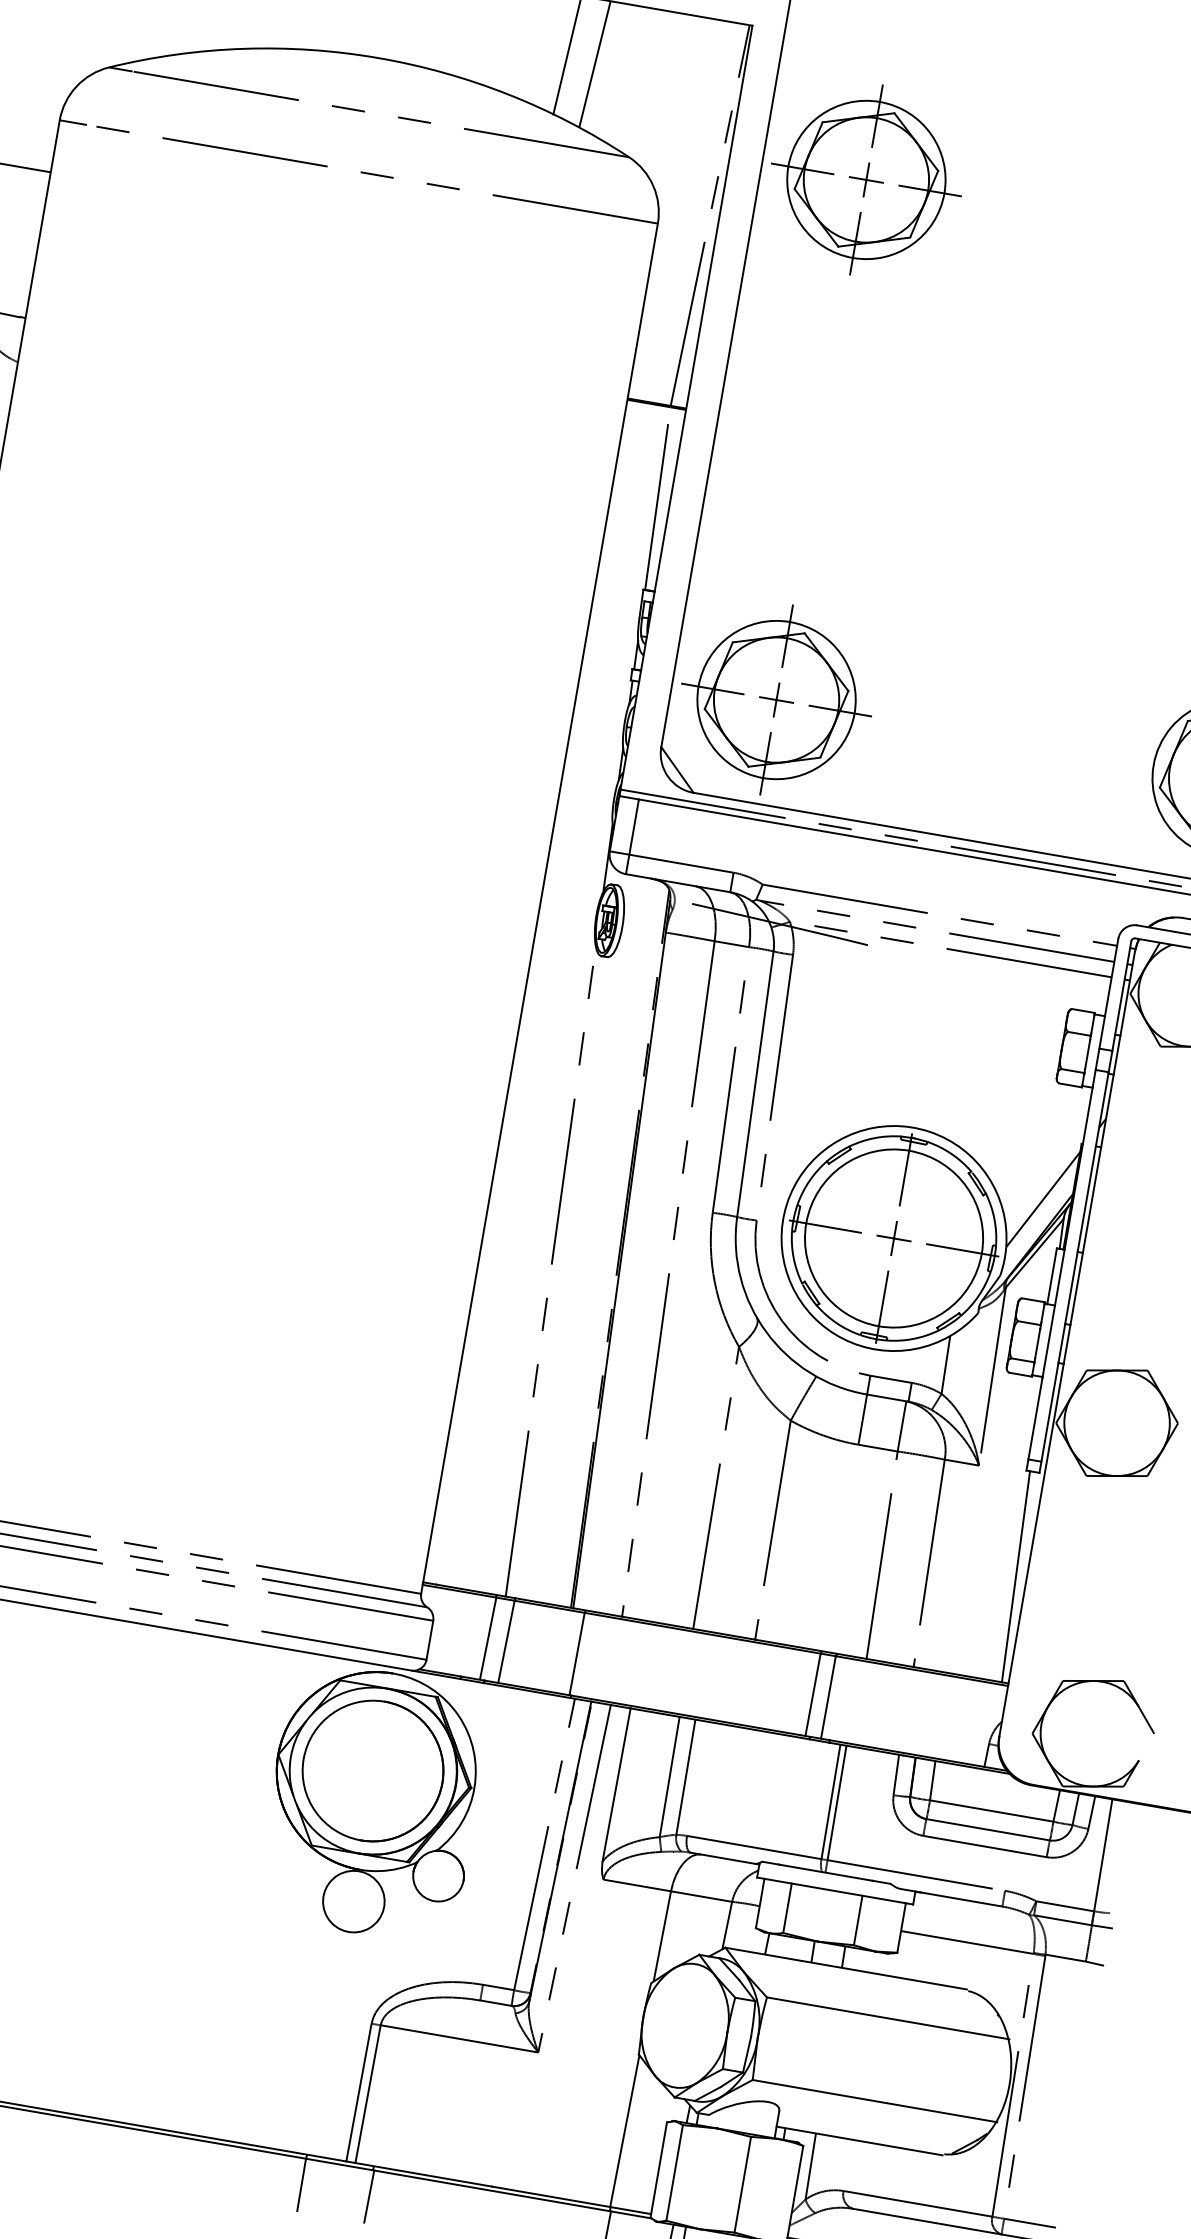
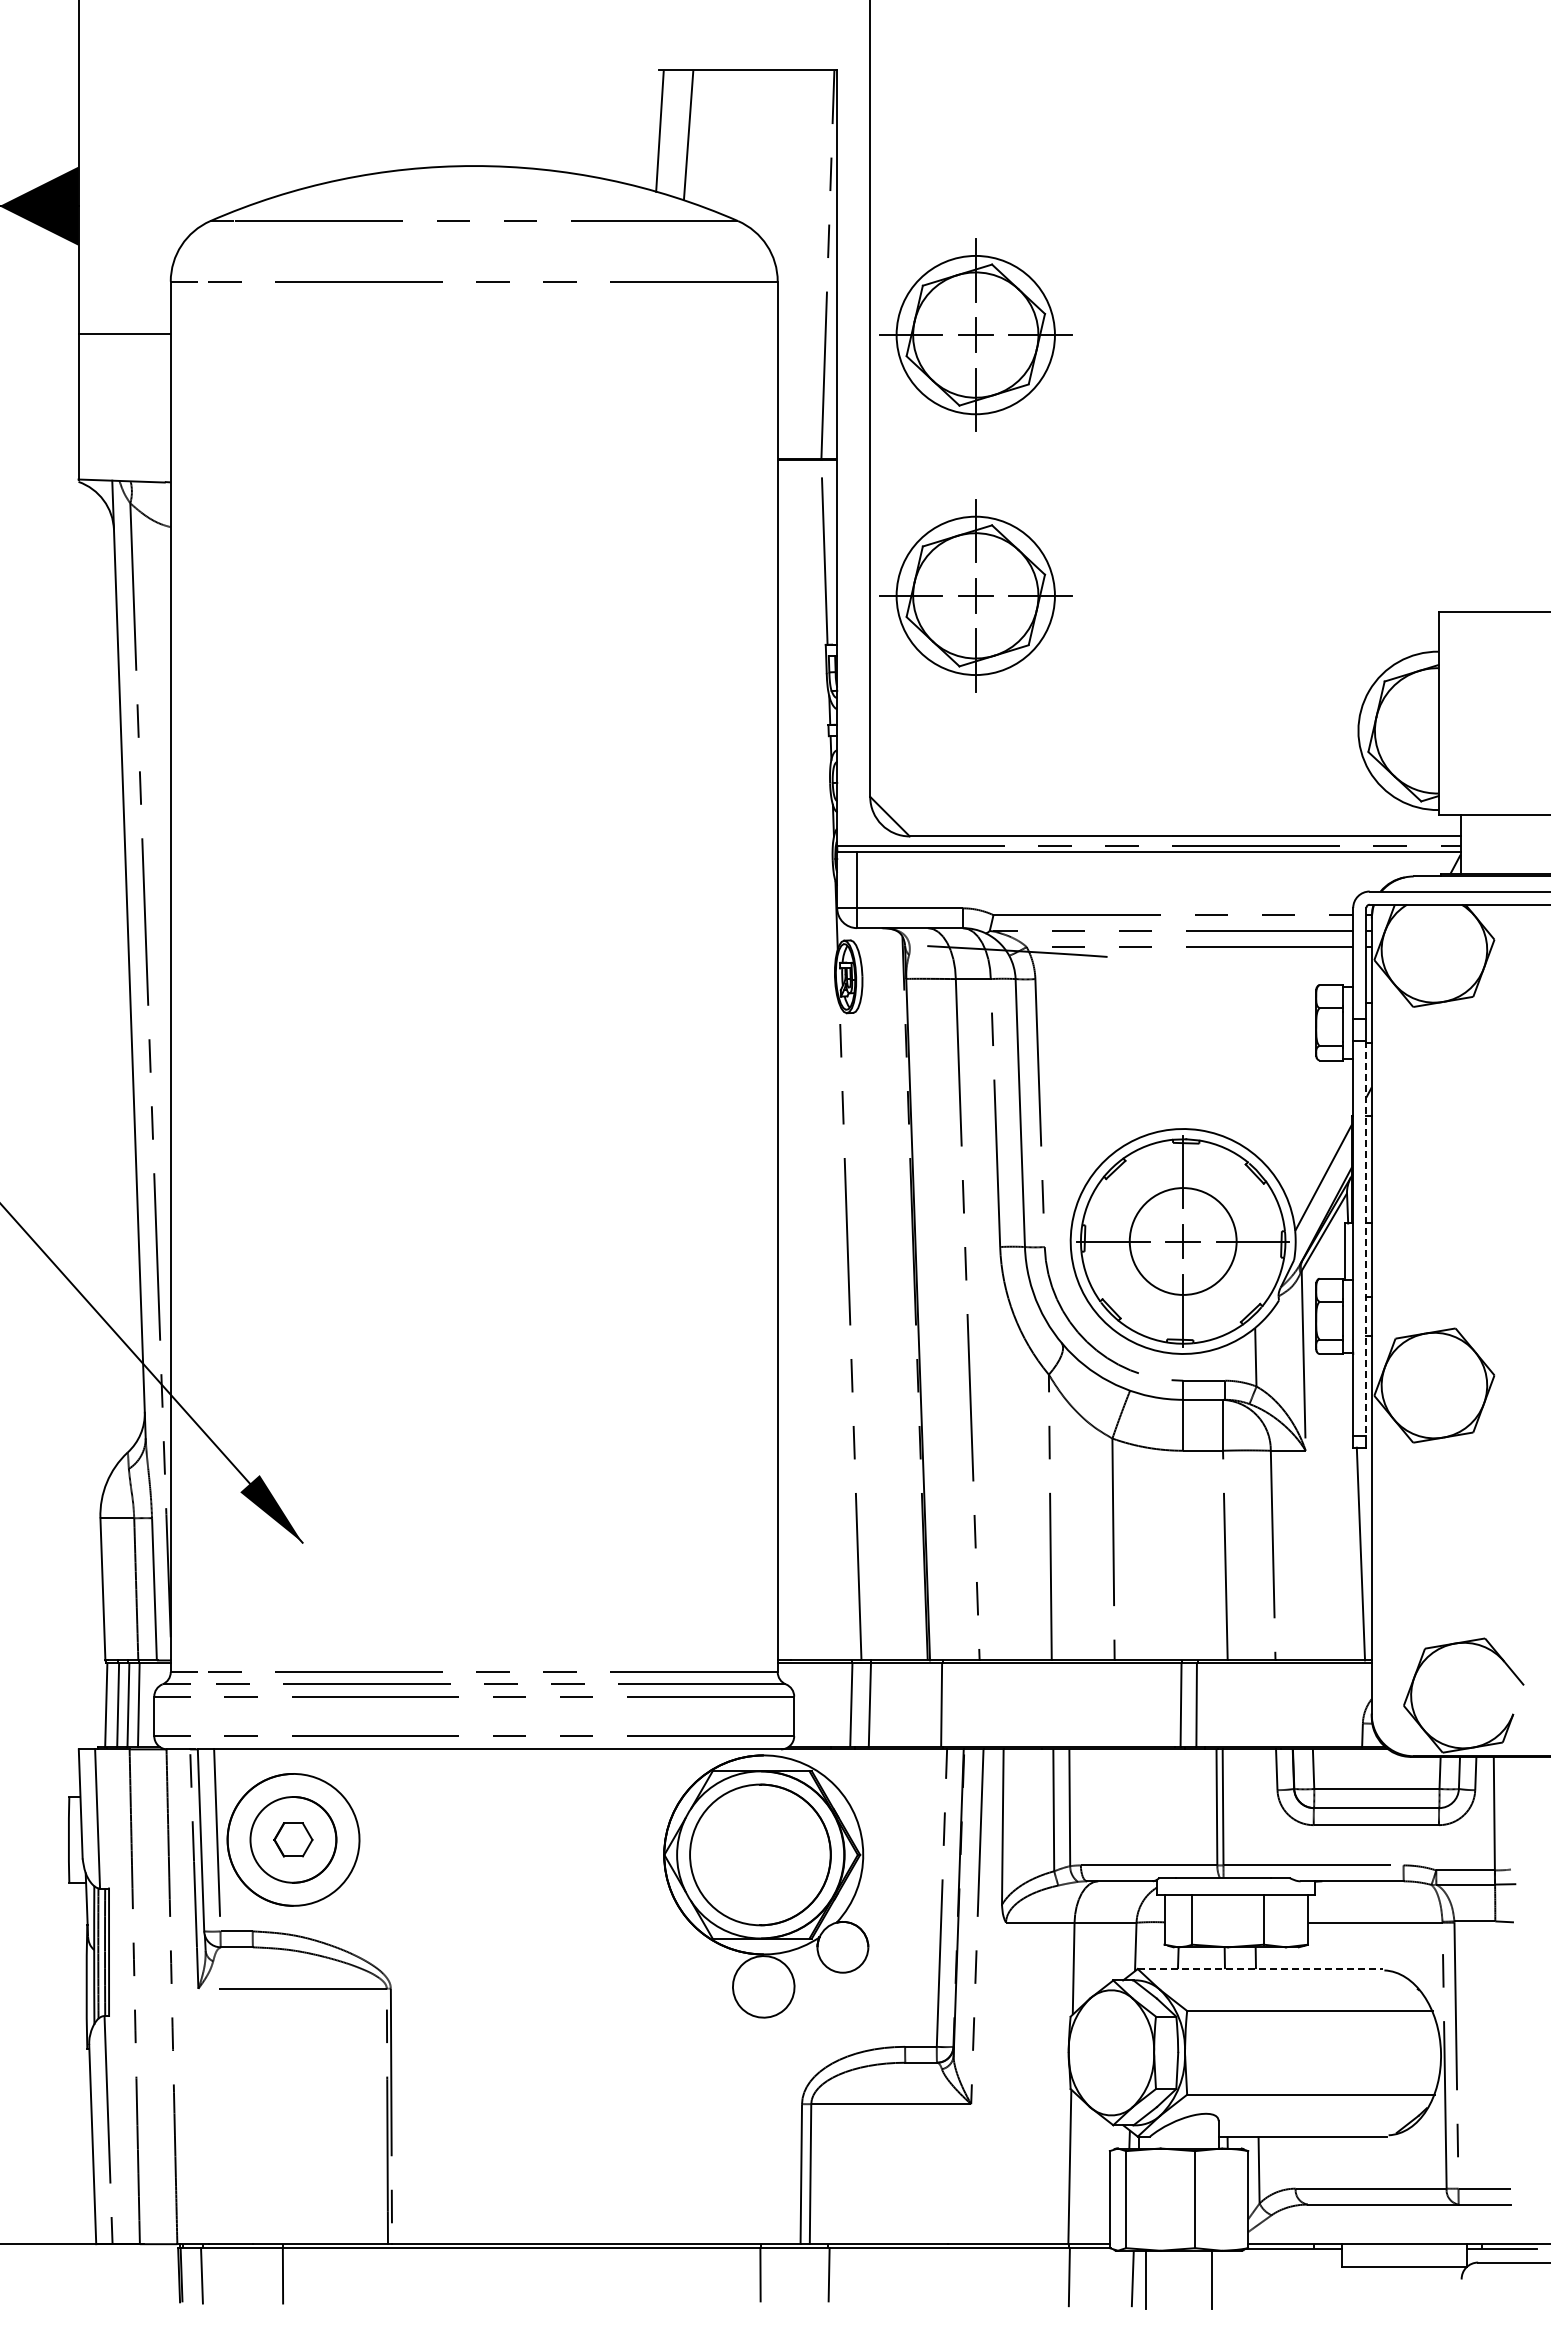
part: (866, 179) -> (975, 334), moved
part: (776, 699) -> (975, 595), moved
circle: (894, 1238) -> (1183, 1241), size x0.6
line: (1075, 1266) -> (1366, 1238), solid -> dashed
line: (846, 1969) -> (1260, 1969), solid -> dashed

